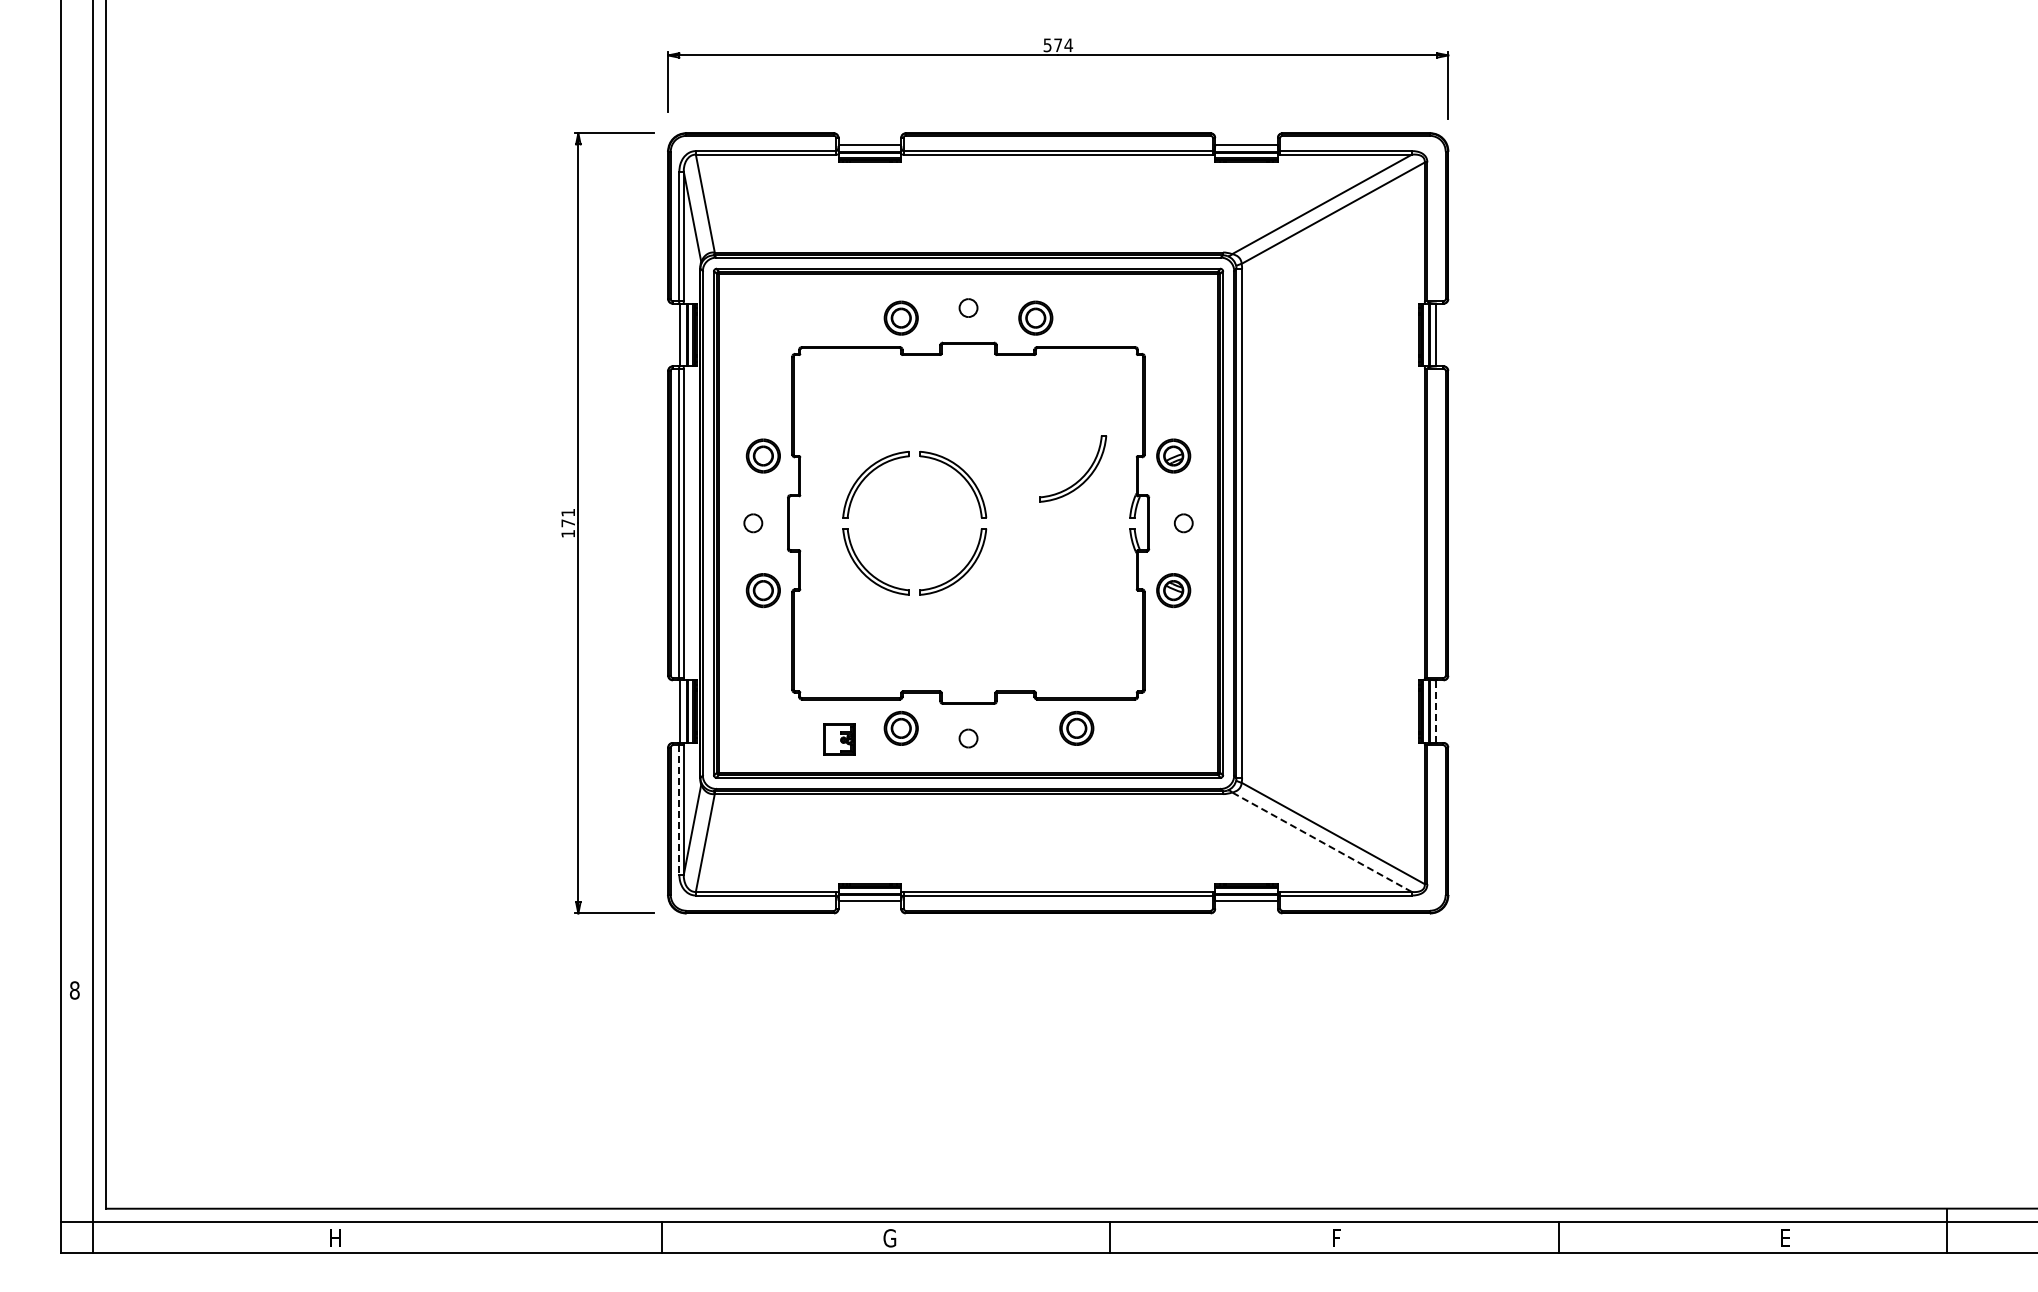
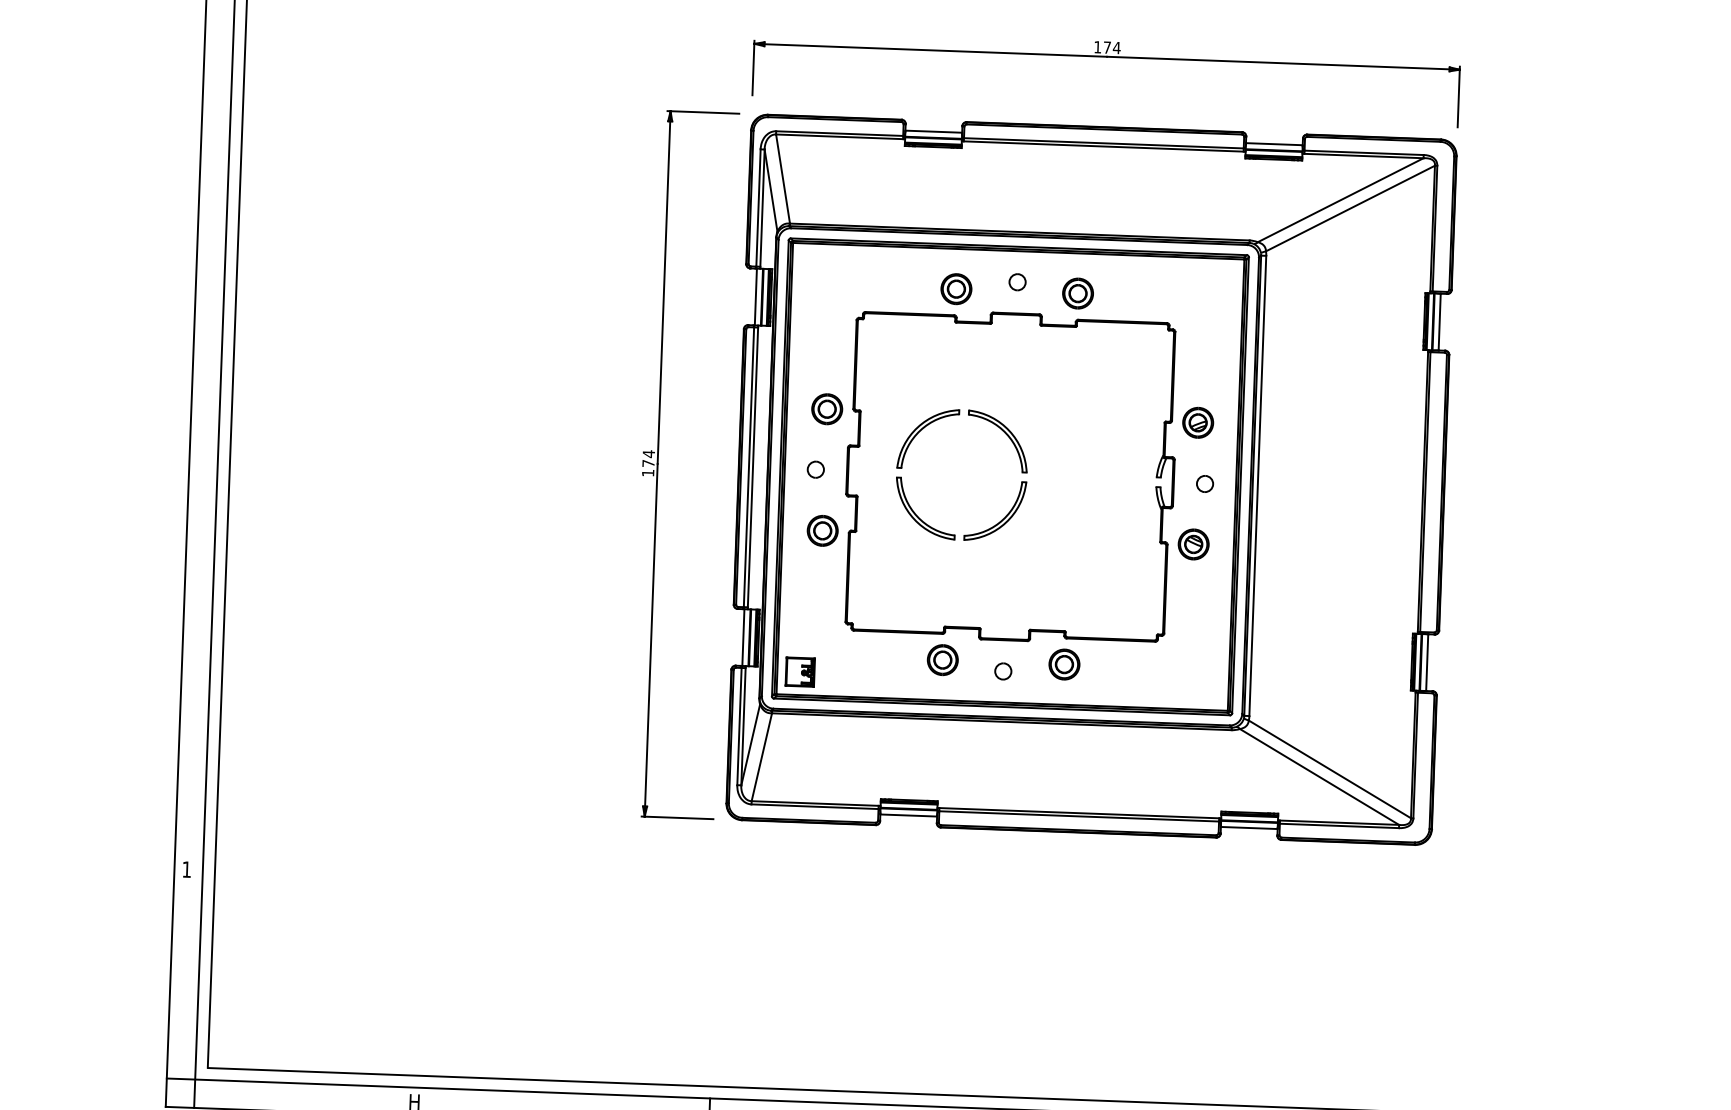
text: (1047, 45) -> (1097, 47), 574 -> 174
part: (1082, 476) -> (1115, 438), removed
text: (567, 512) -> (648, 453), 171 -> 174
line: (1436, 711) -> (1427, 662), dashed -> solid
part: (1076, 728) -> (1064, 664), moved
part: (839, 739) -> (800, 672), moved
line: (679, 810) -> (739, 726), dashed -> solid
line: (1322, 842) -> (1319, 777), dashed -> solid
text: (74, 990) -> (186, 869), 8 -> 1

